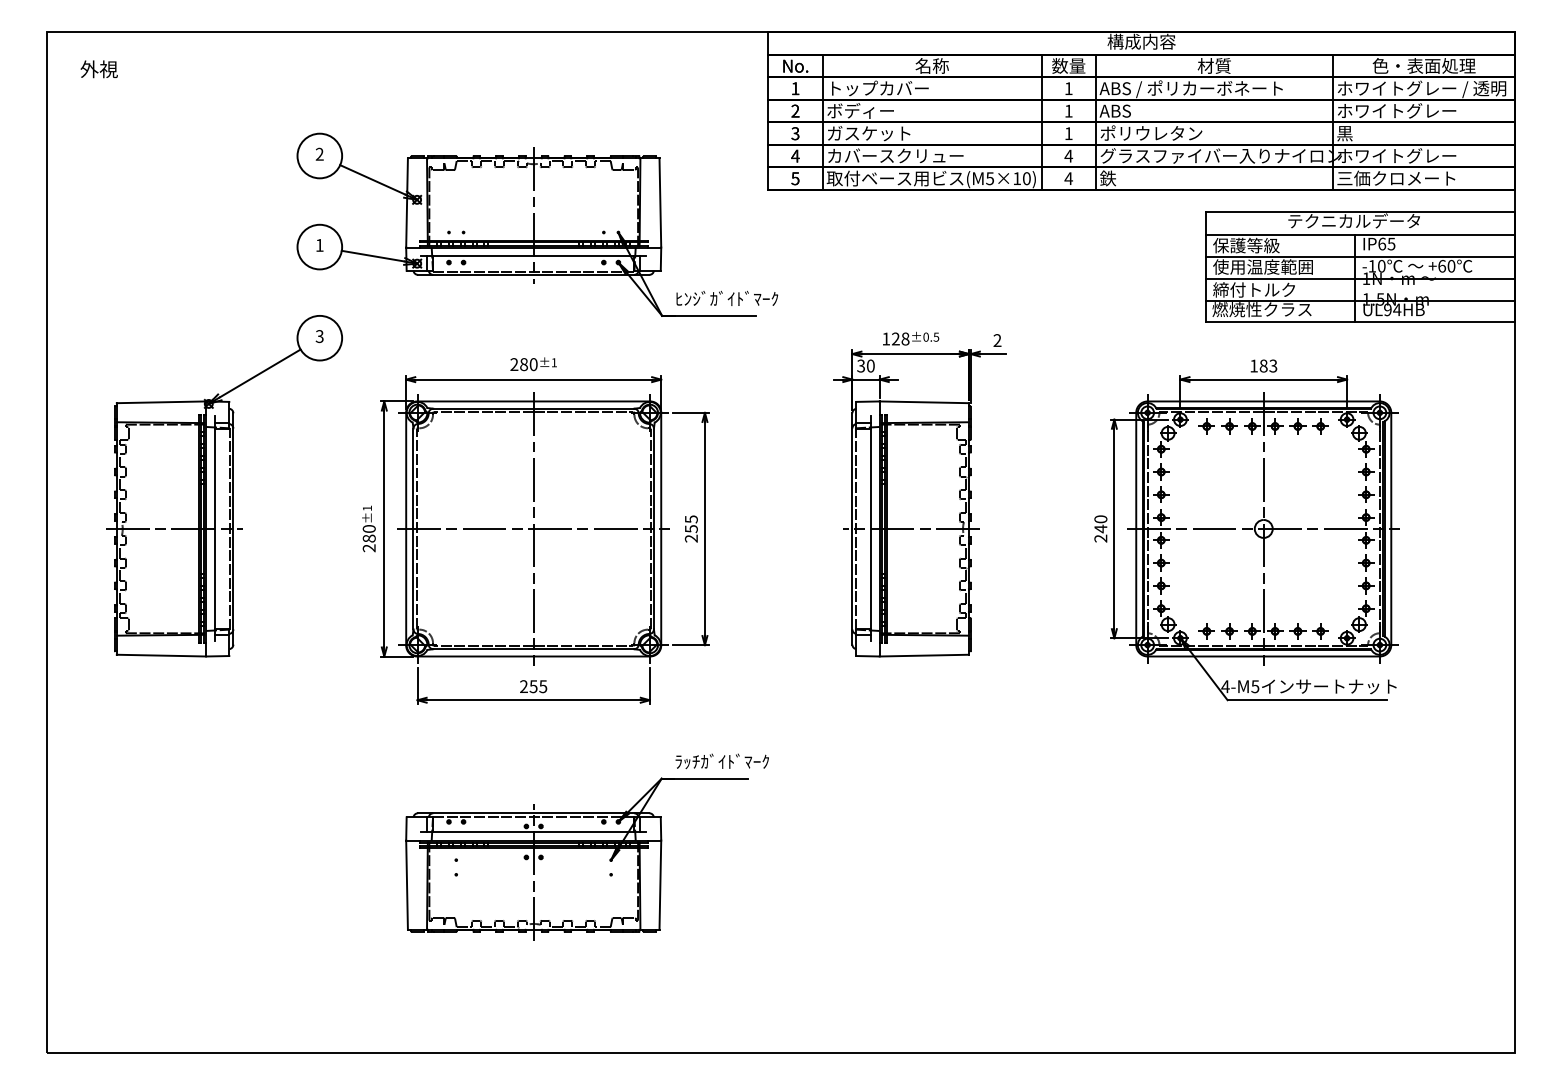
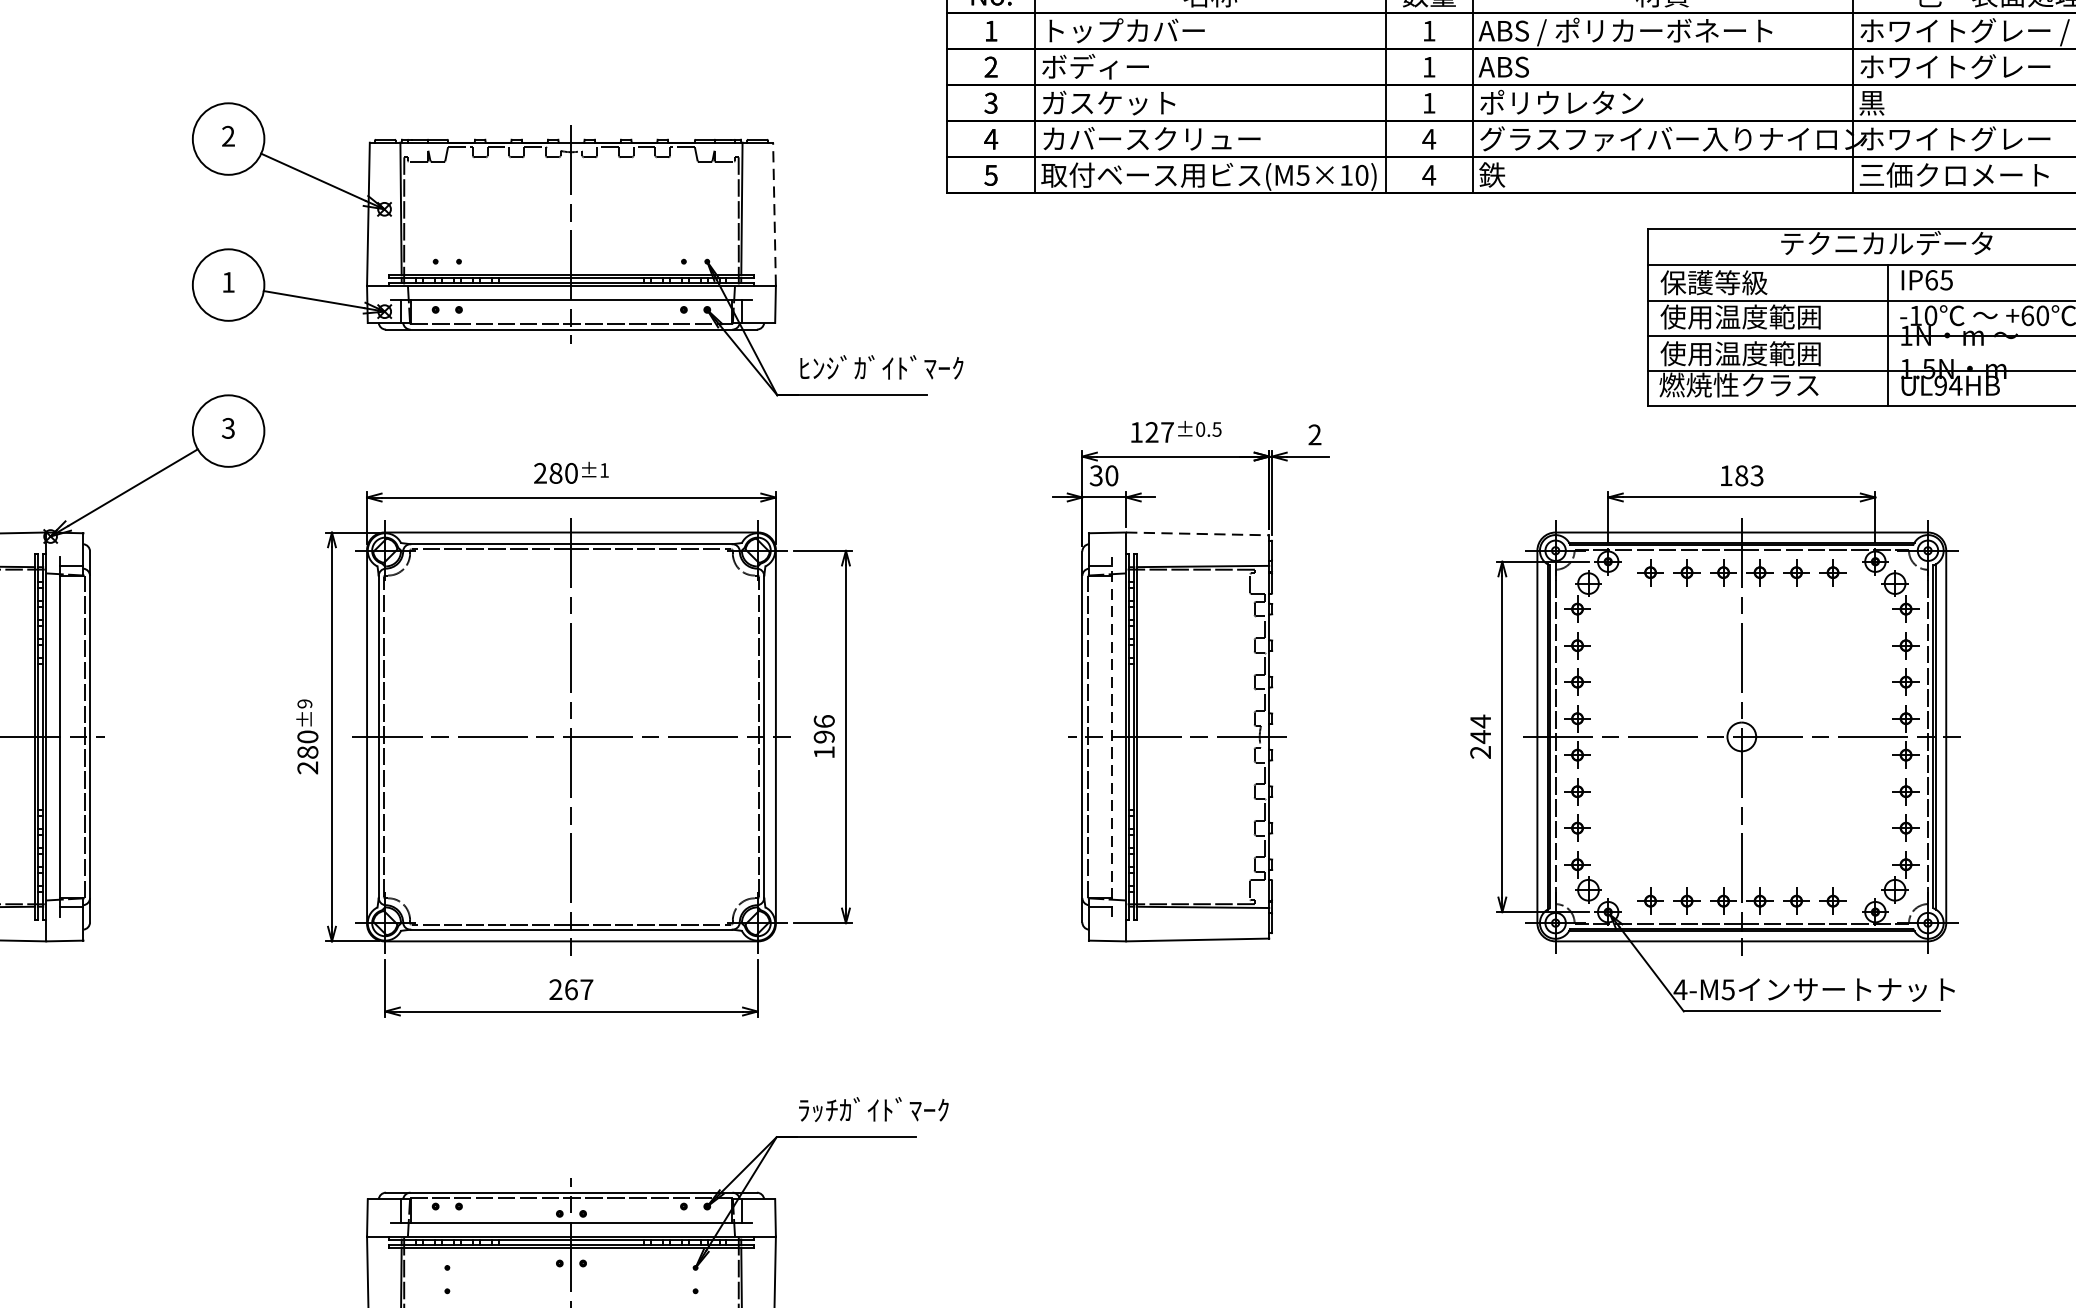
line: (660, 202) -> (774, 213), solid -> dashed
text: (1262, 289) -> (1739, 353), 締付トルク -> 使用温度範囲
text: (905, 338) -> (1167, 431), 128 -> 127
line: (924, 402) -> (1197, 534), solid -> dashed
text: (367, 508) -> (305, 704), ±1 -> ±9
text: (1100, 519) -> (1480, 721), 240 -> 244
text: (690, 528) -> (822, 736), 255 -> 196
line: (871, 528) -> (1112, 736), solid -> dashed
text: (538, 686) -> (579, 989), 255 -> 267

